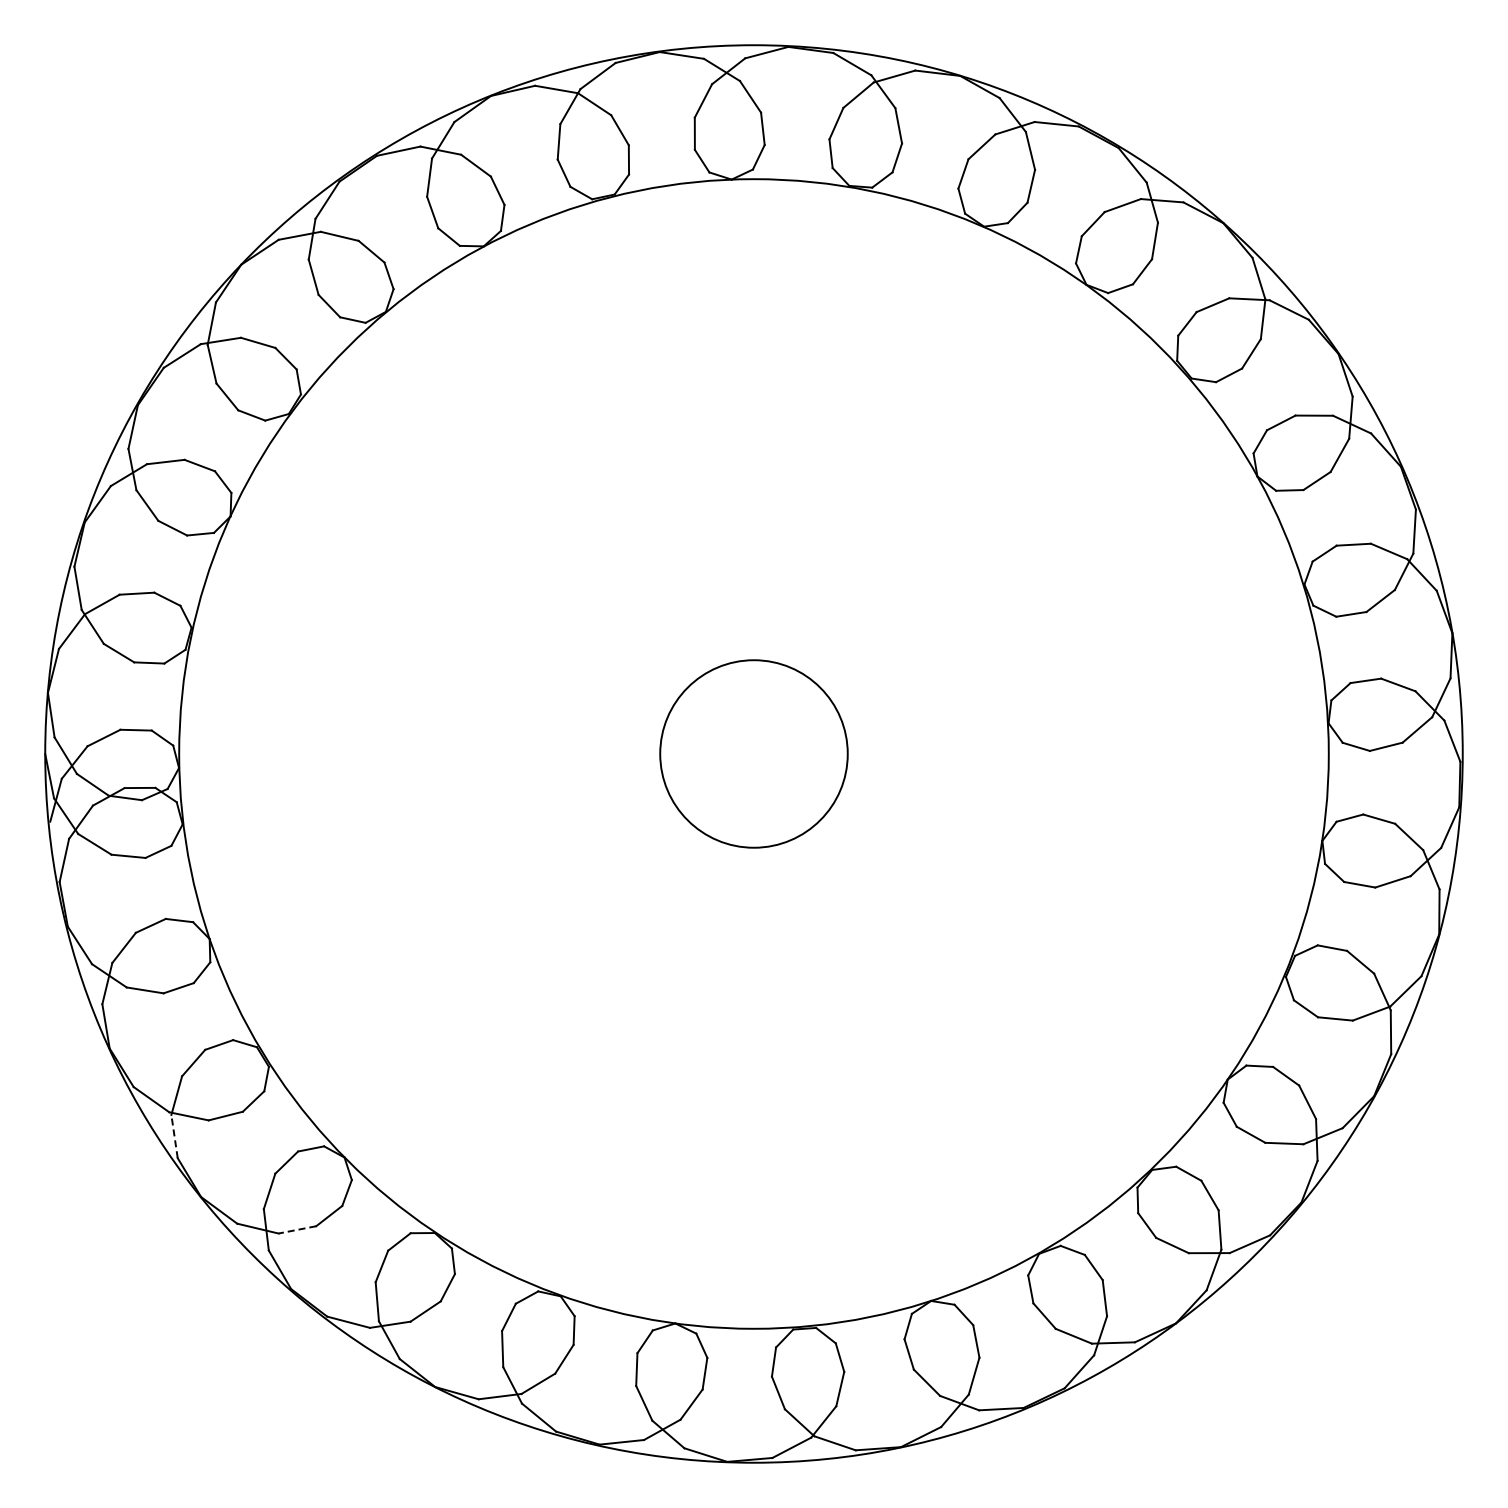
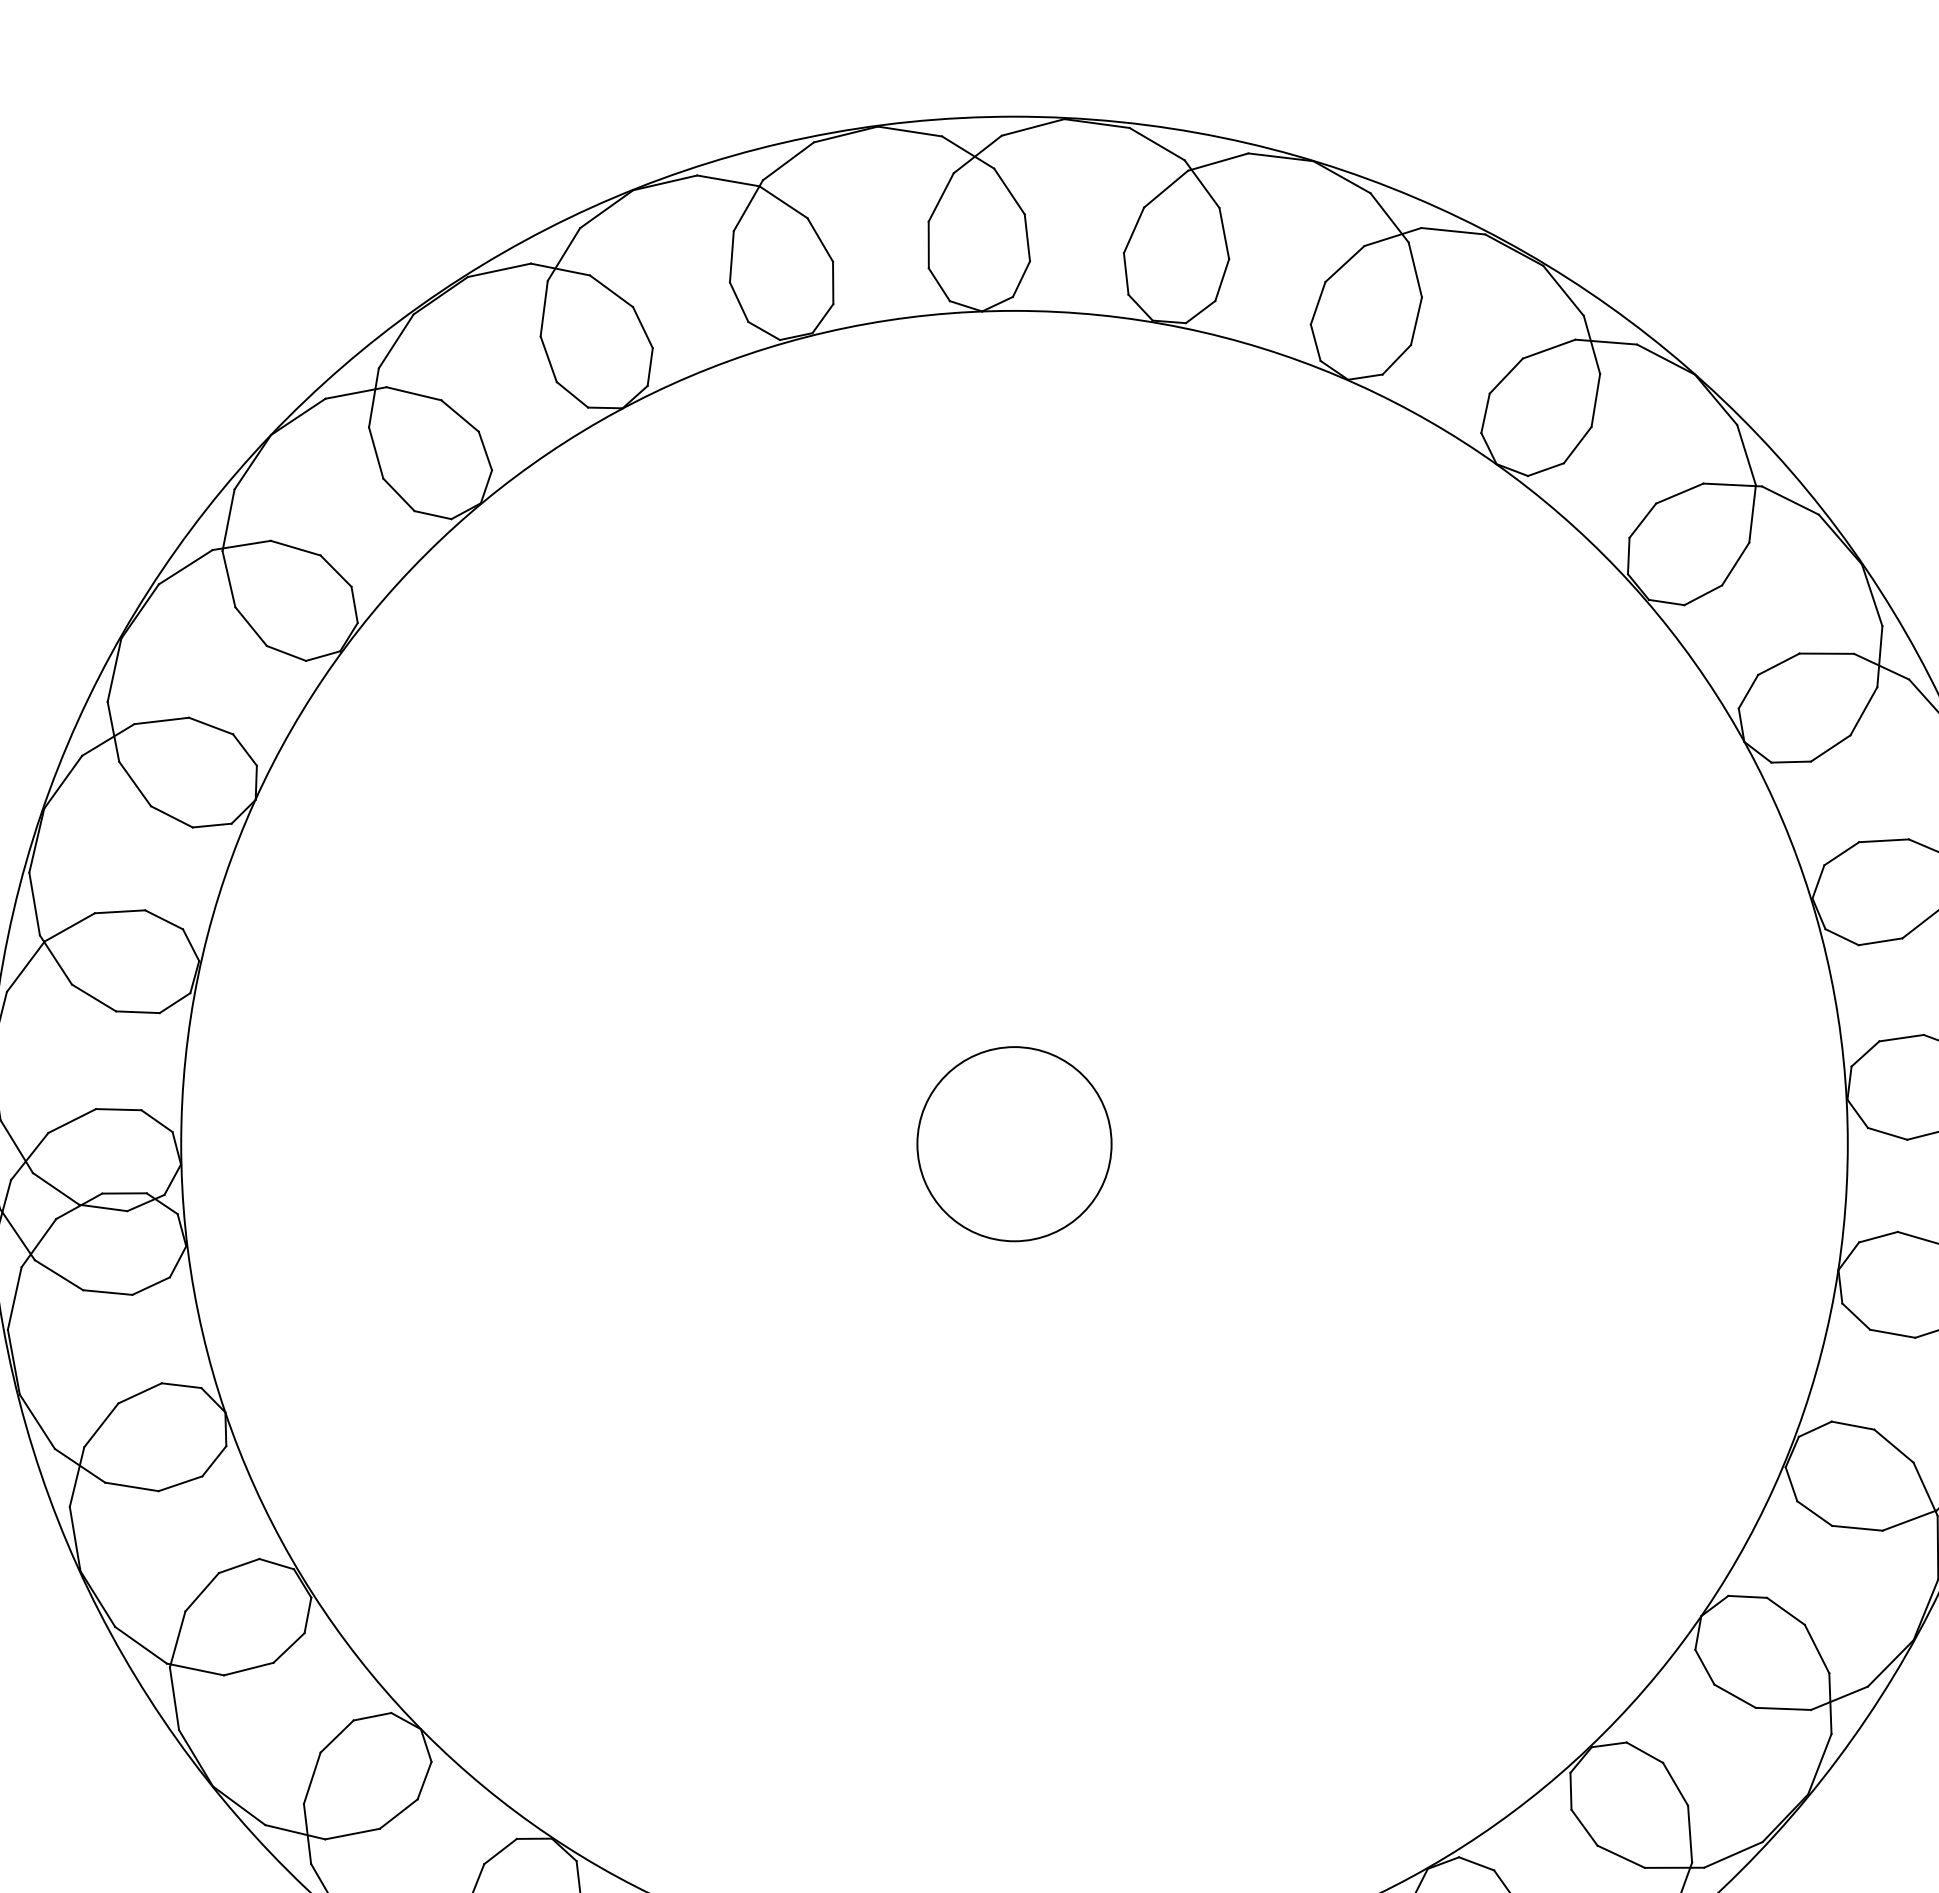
circle: (753, 753) -> (1013, 1143), size x0.71
line: (174, 1136) -> (174, 1698), dashed -> solid
line: (296, 1229) -> (351, 1833), dashed -> solid

